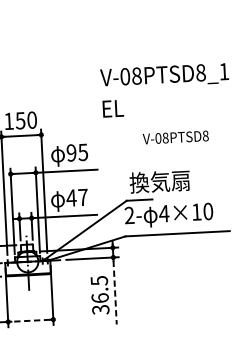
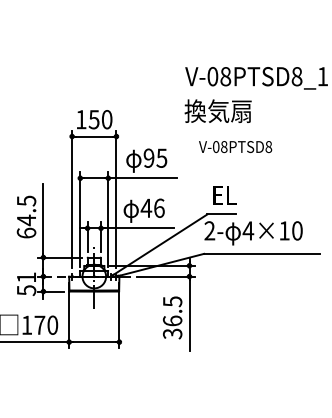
text: (130, 106) -> (217, 110), EL -> 換気扇
text: (175, 138) -> (235, 147), moved
text: (159, 181) -> (244, 194), 換気扇 -> EL
text: (83, 196) -> (159, 207), 47 -> 46
line: (115, 293) -> (189, 316), dashed -> solid
line: (30, 321) -> (94, 342), dashed -> solid

